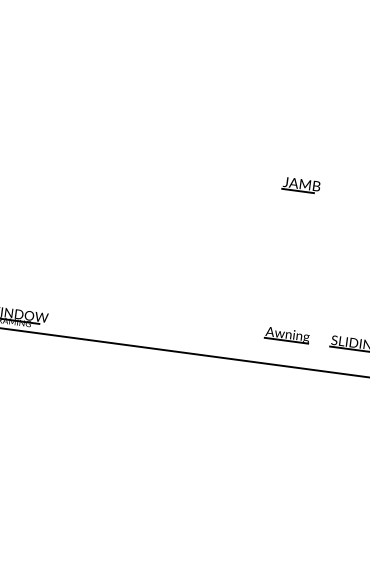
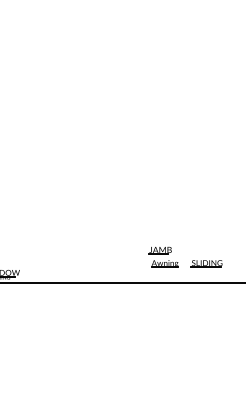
part: (300, 184) -> (159, 250), moved

